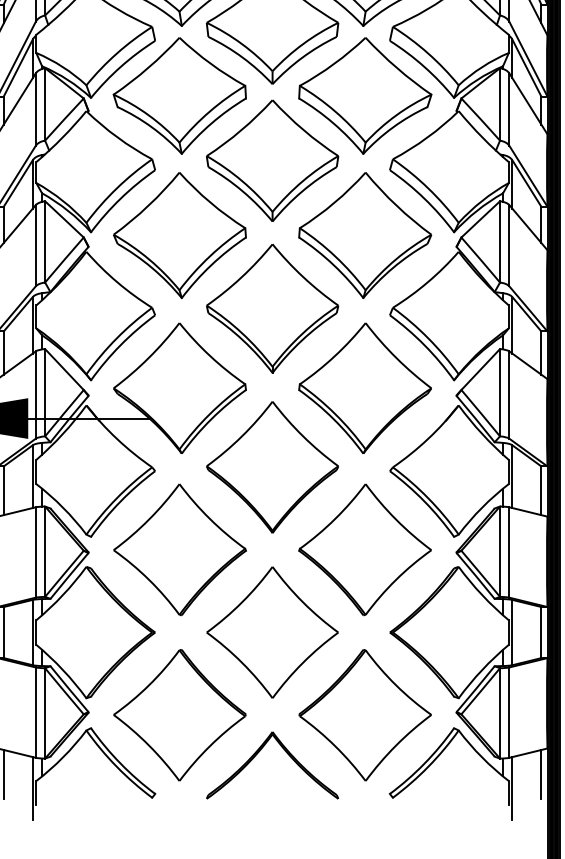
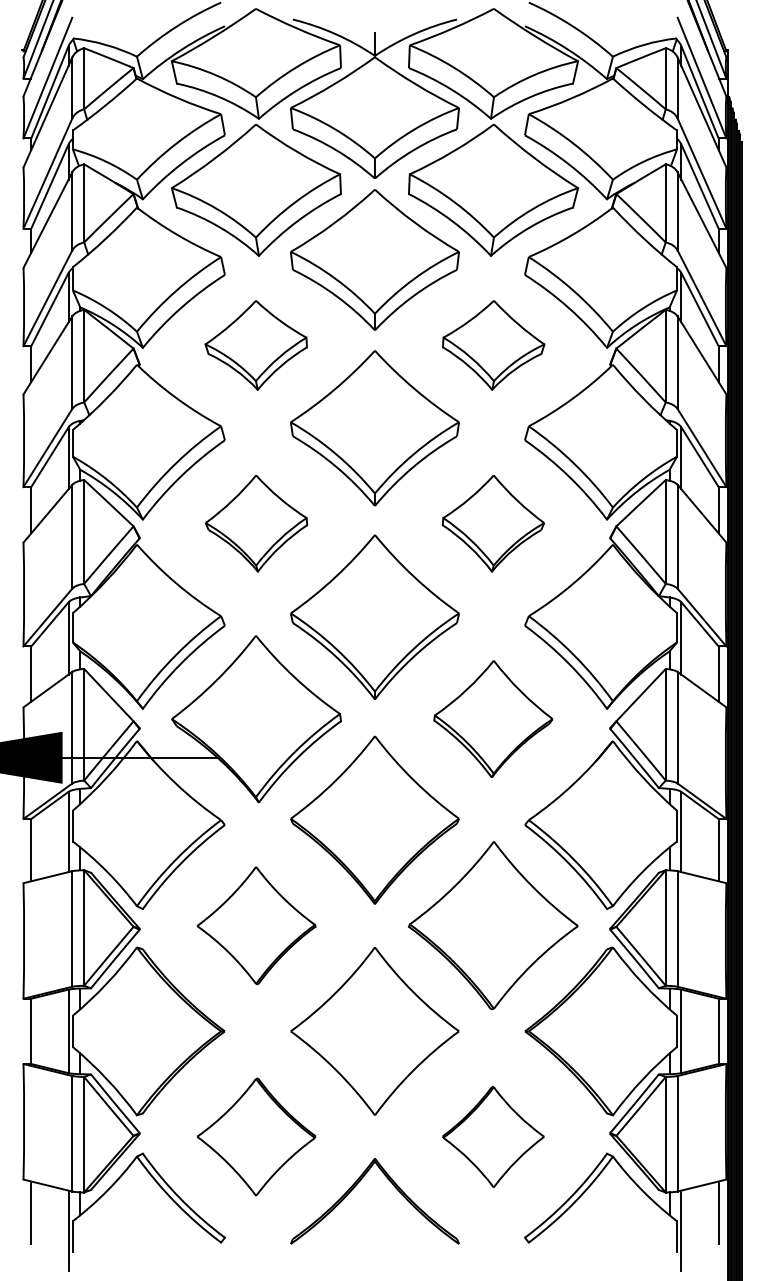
part: (179, 96) -> (255, 345), size x0.6
part: (365, 96) -> (493, 345), size x0.6
part: (179, 235) -> (256, 523), size x0.6
part: (365, 235) -> (493, 523), size x0.6
part: (365, 387) -> (493, 718), size x0.7
part: (179, 549) -> (256, 925), size x0.7
part: (179, 714) -> (256, 1136), size x0.7
part: (365, 714) -> (493, 1136), size x0.6

